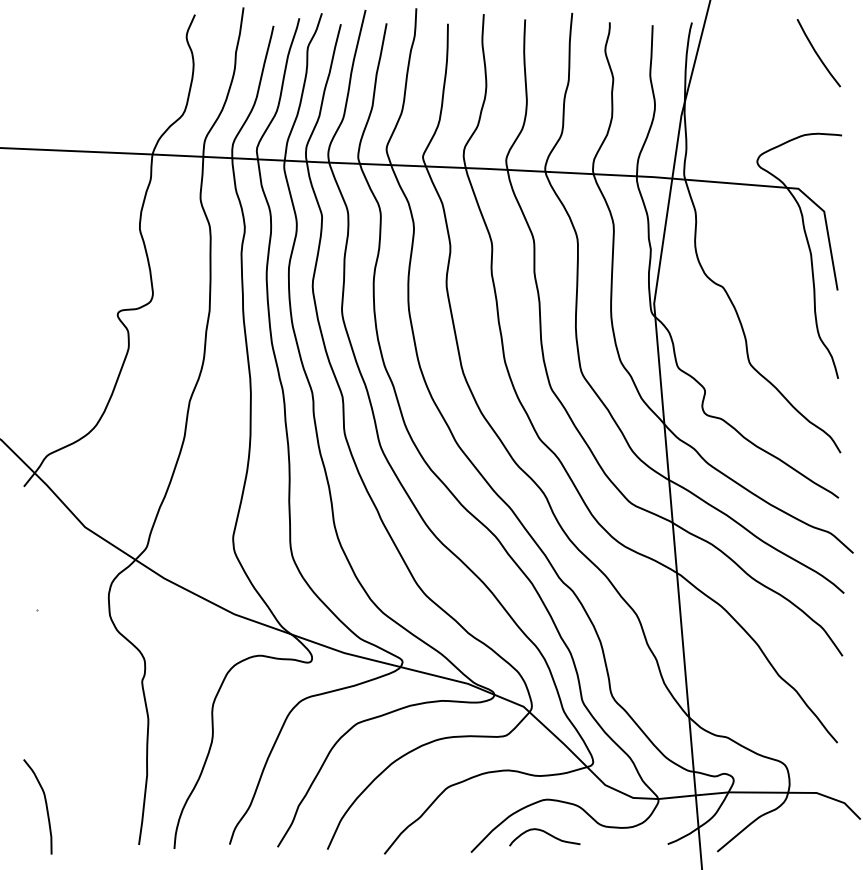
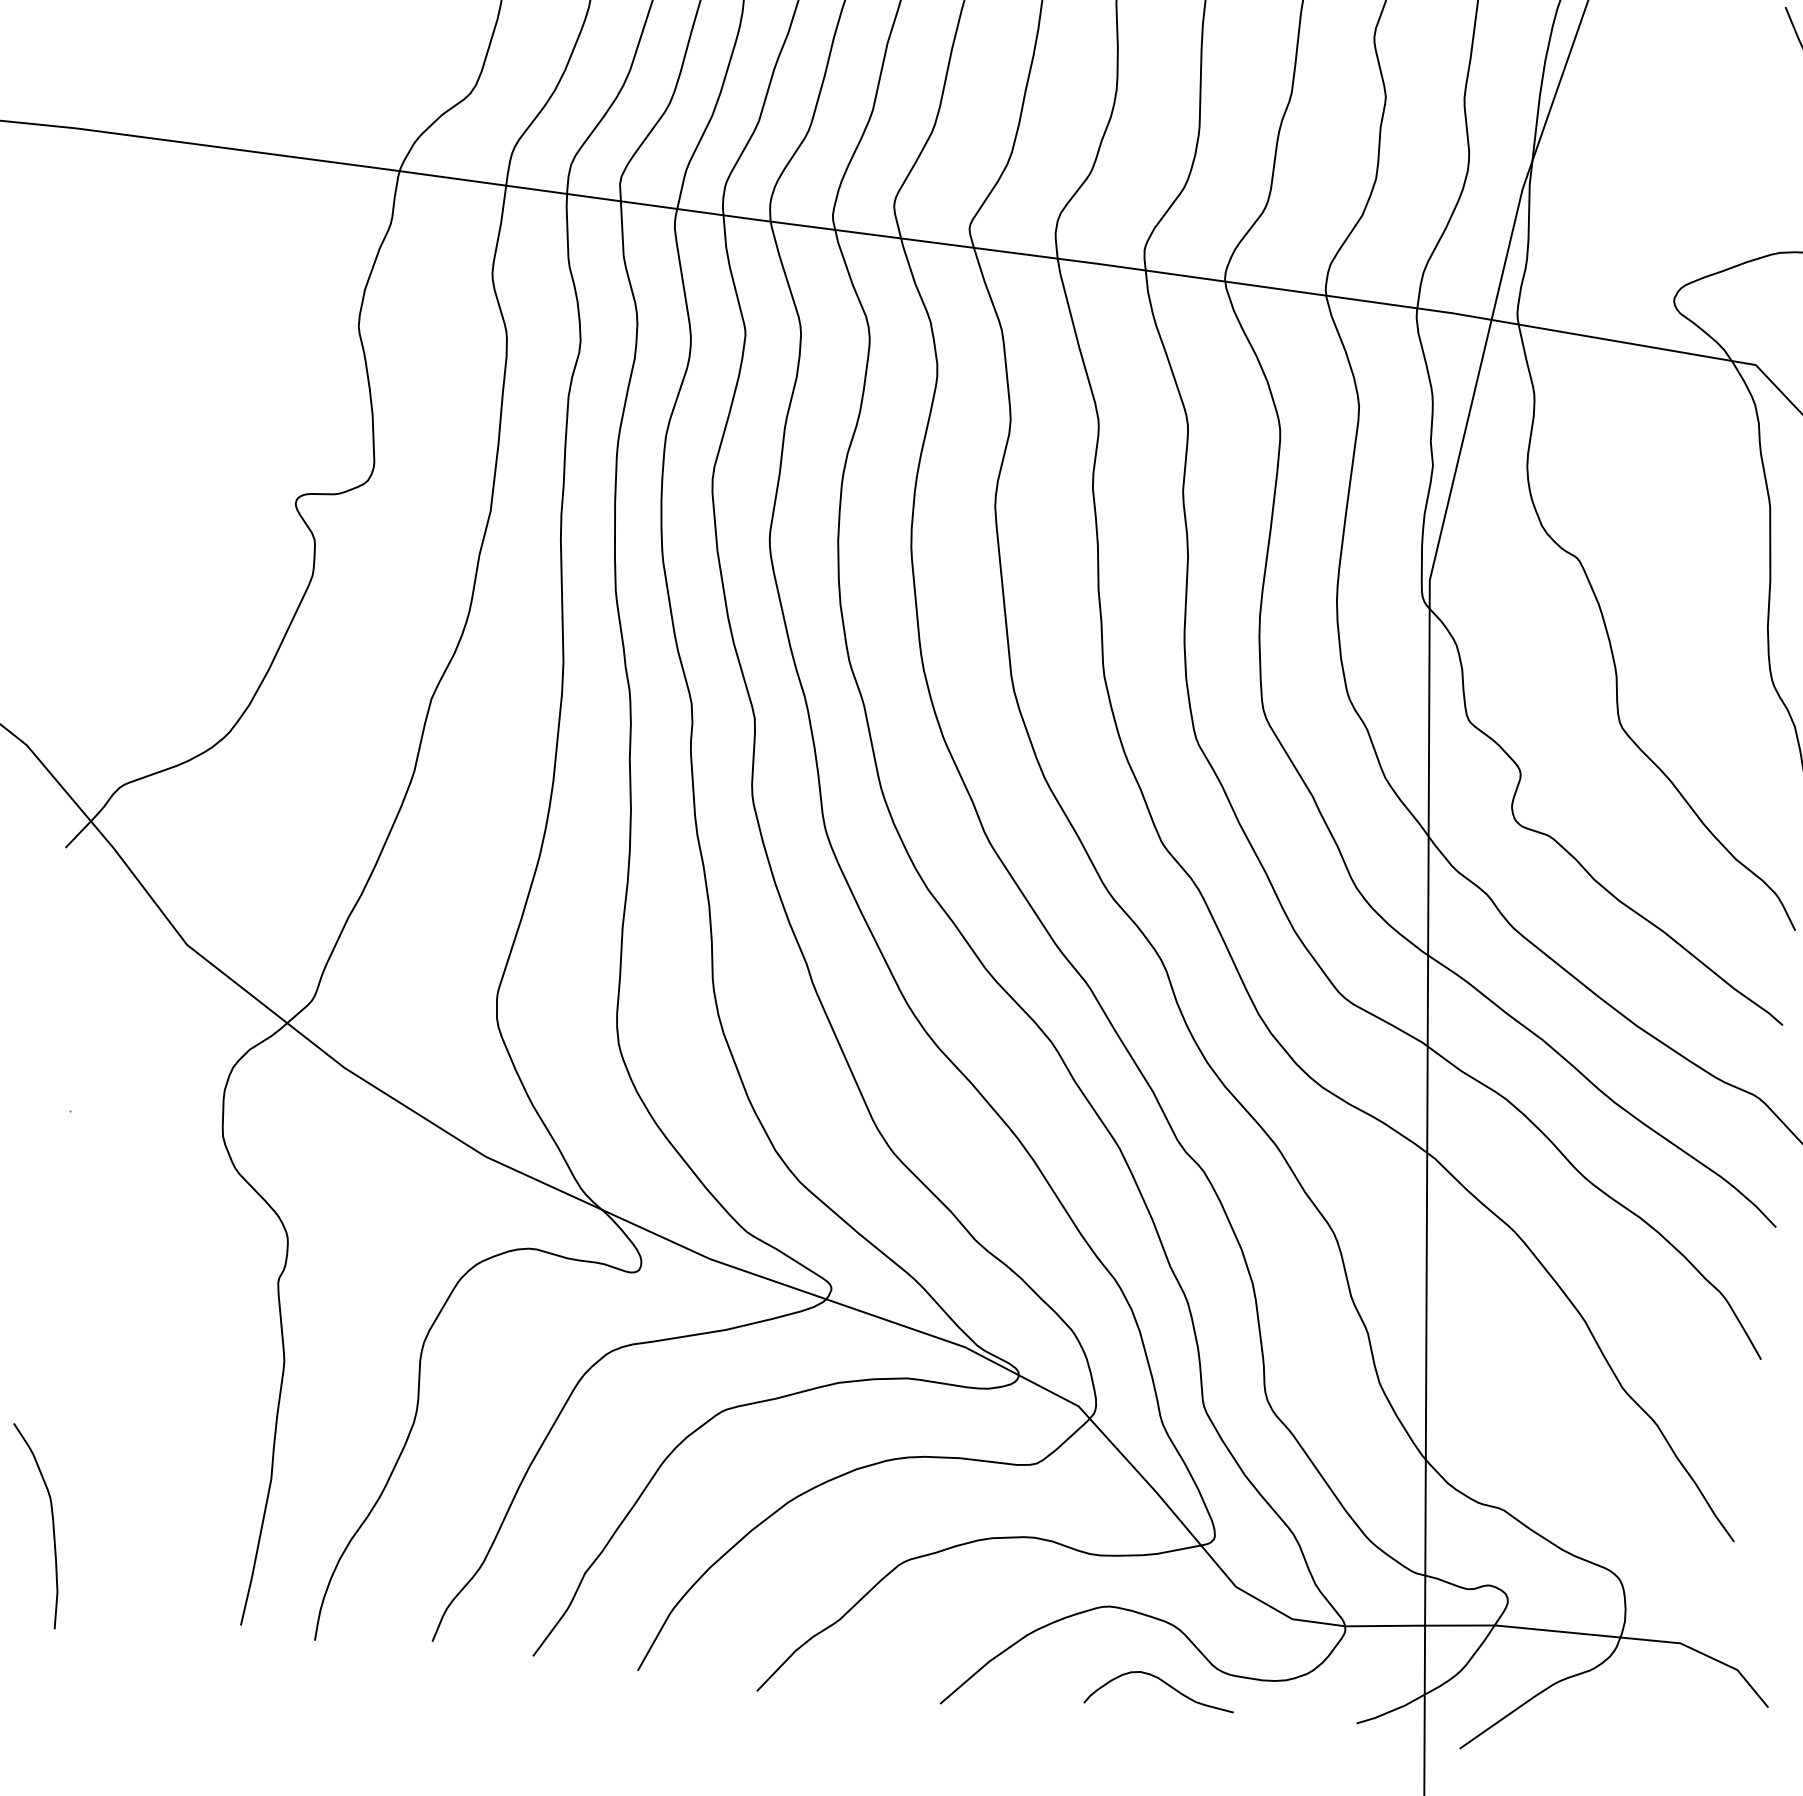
curve: (545, 833) -> (1161, 1683), moved

